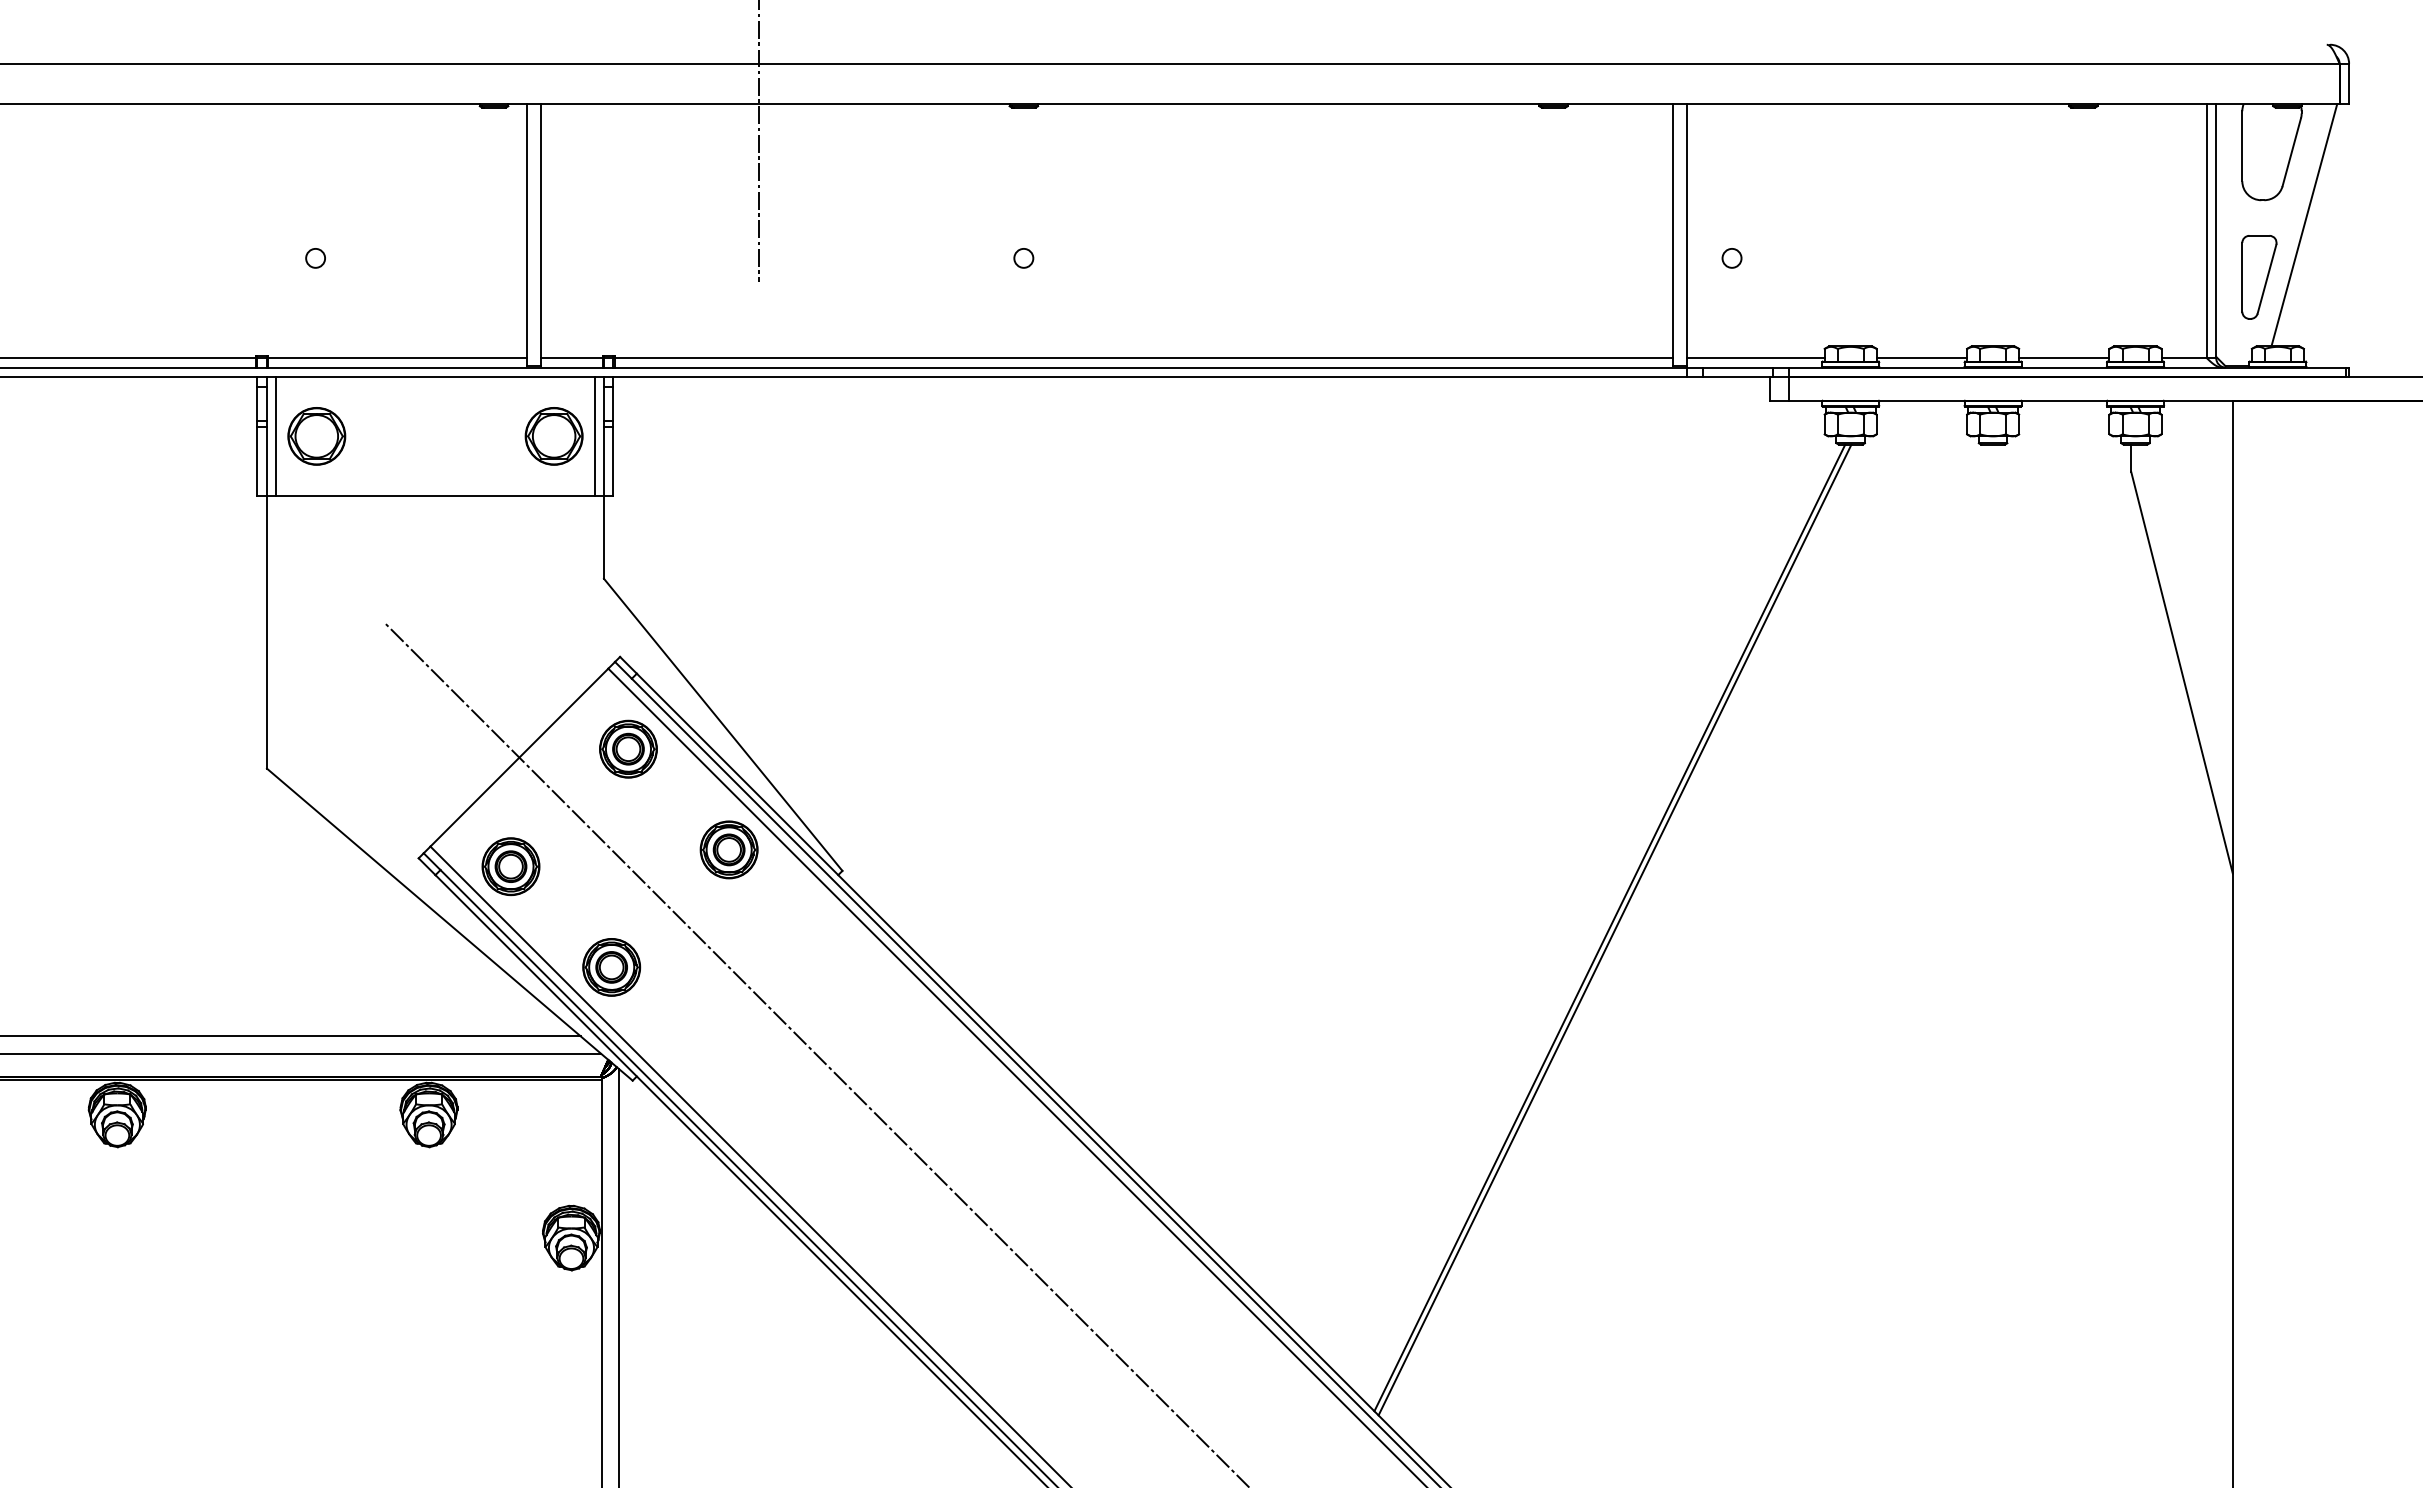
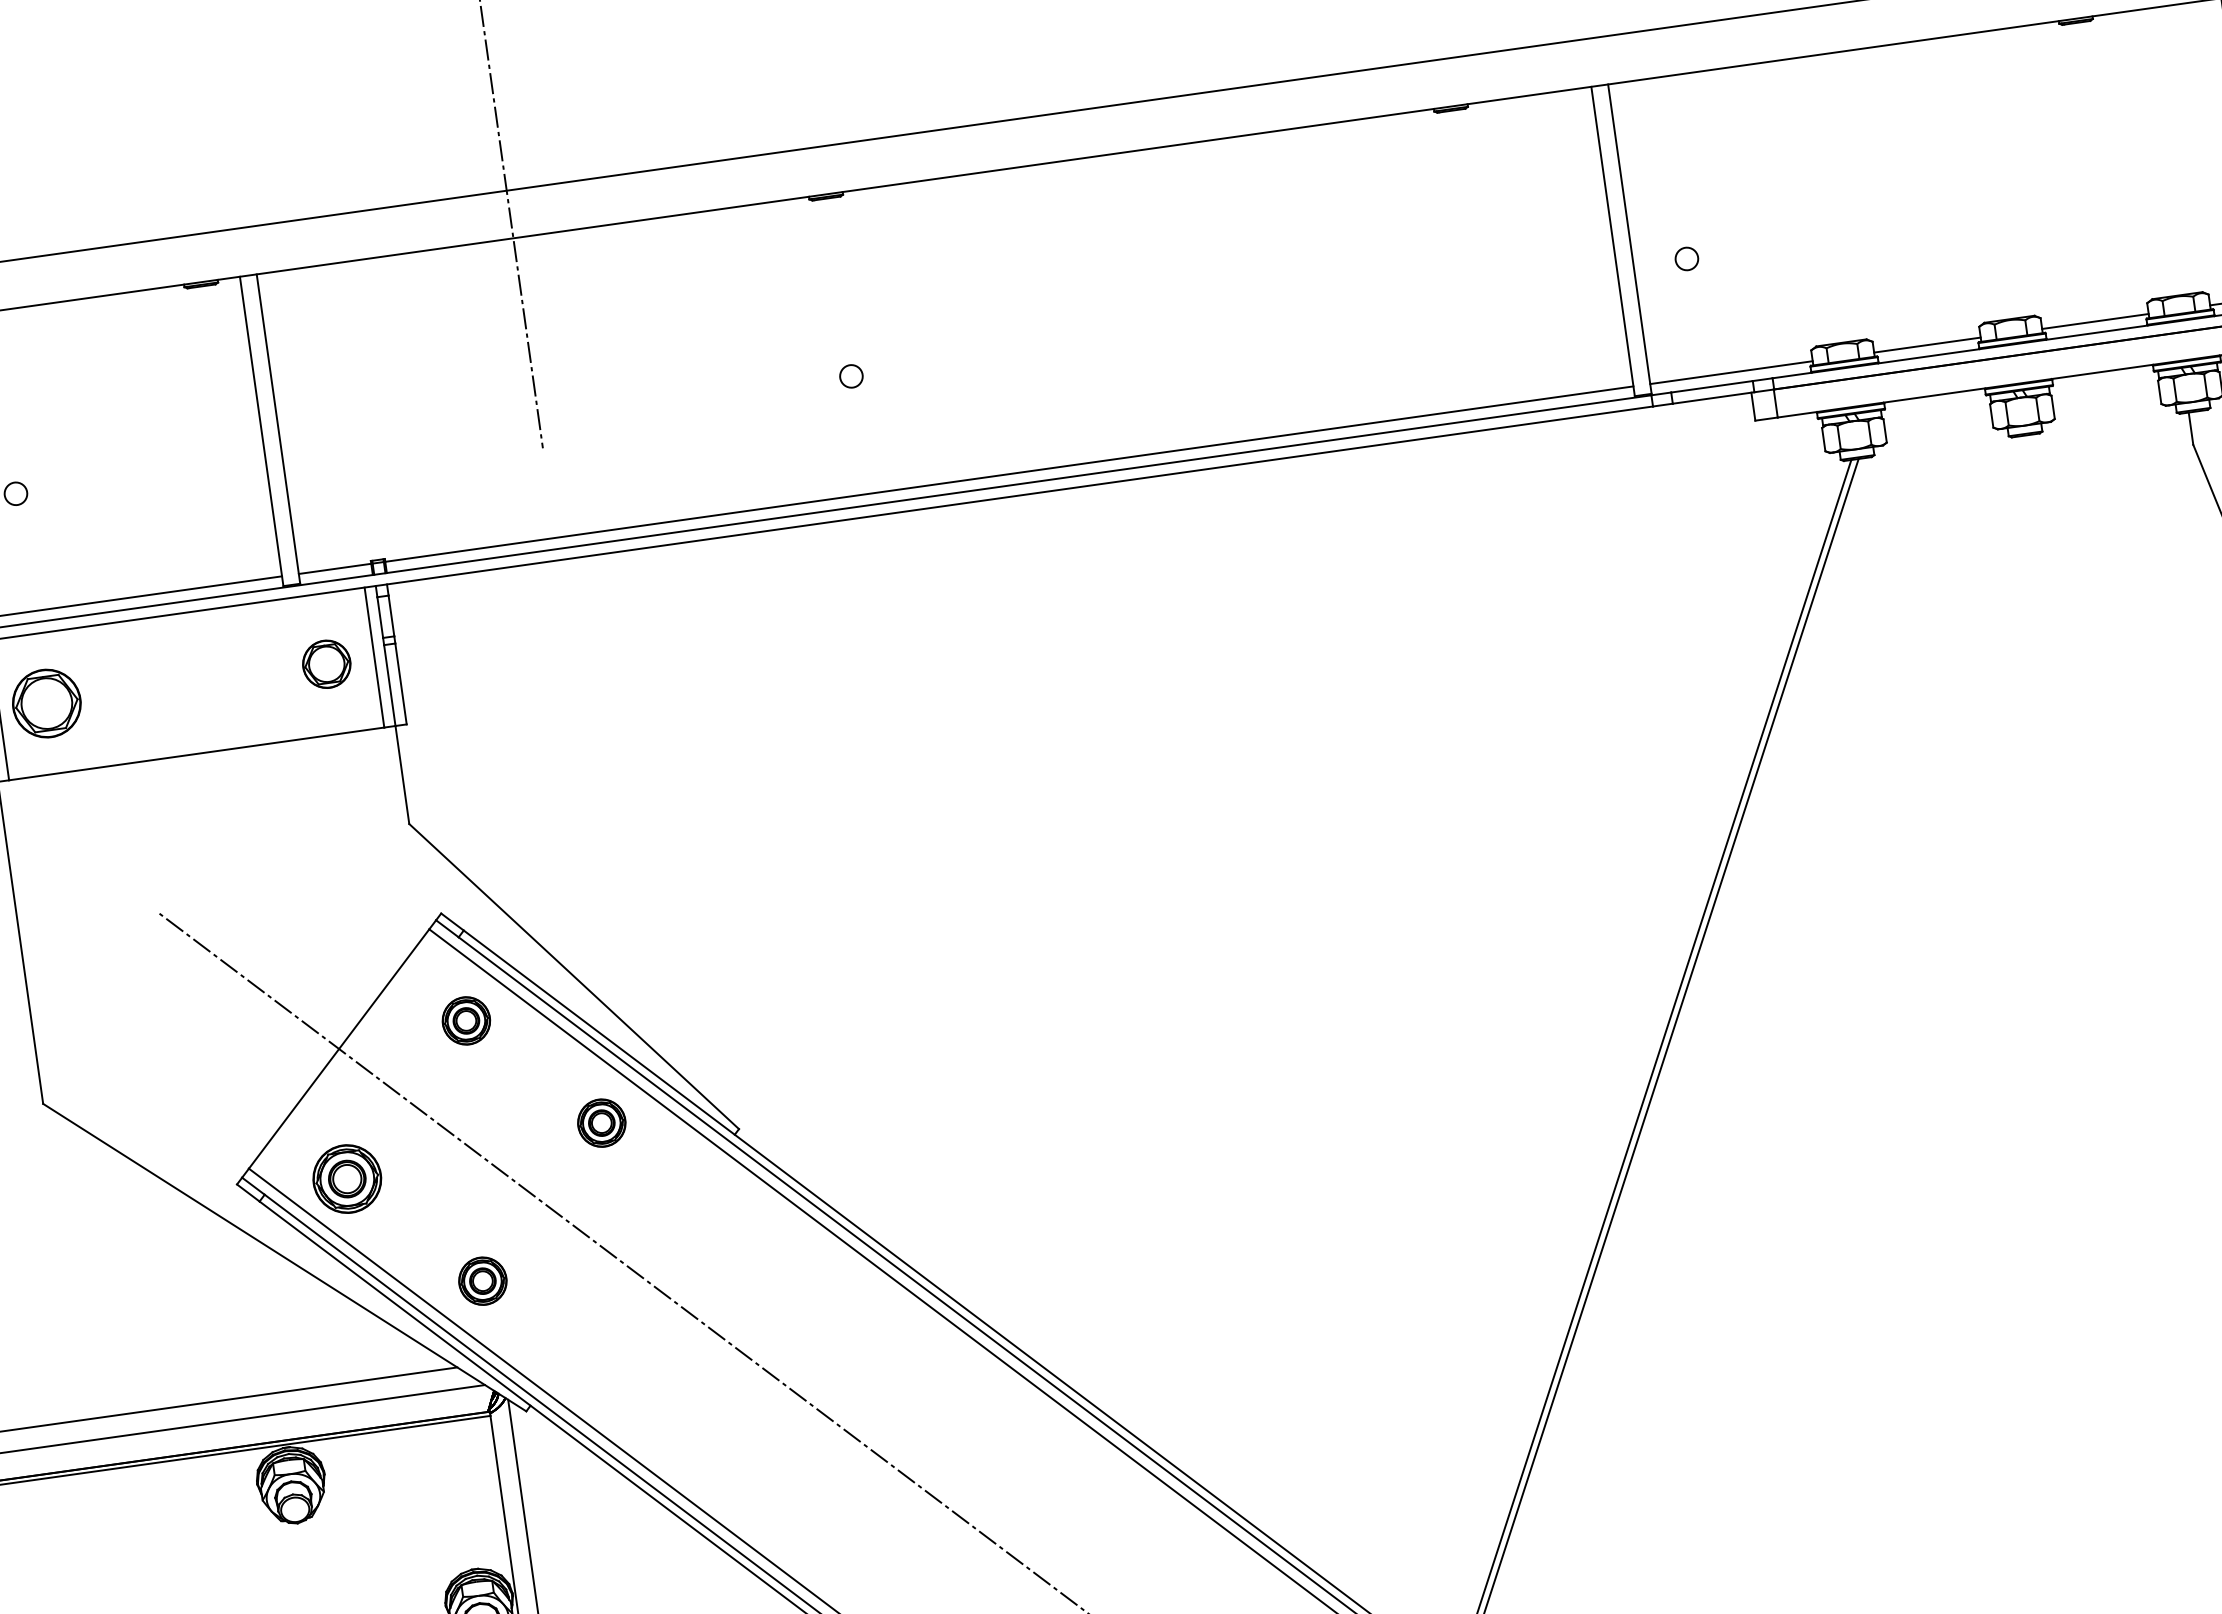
part: (553, 436) -> (326, 664), size x0.7
part: (628, 748) -> (466, 1020), size x0.7
part: (728, 849) -> (601, 1122), size x0.7
part: (611, 967) -> (482, 1281), size x0.7

